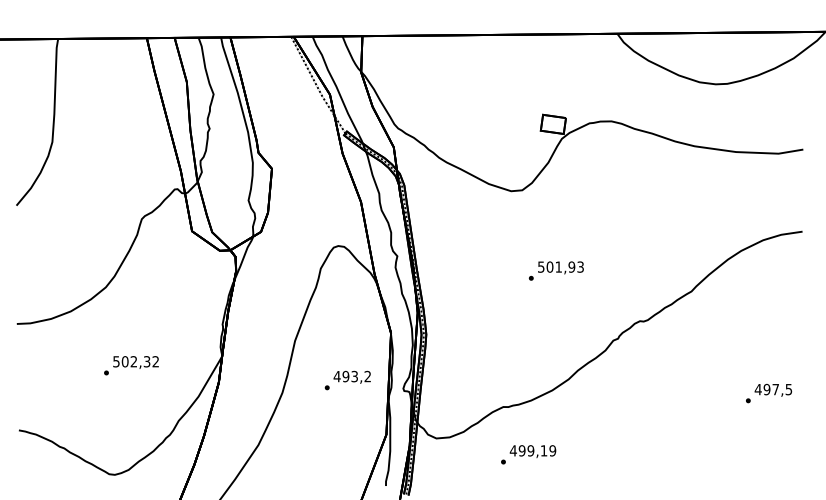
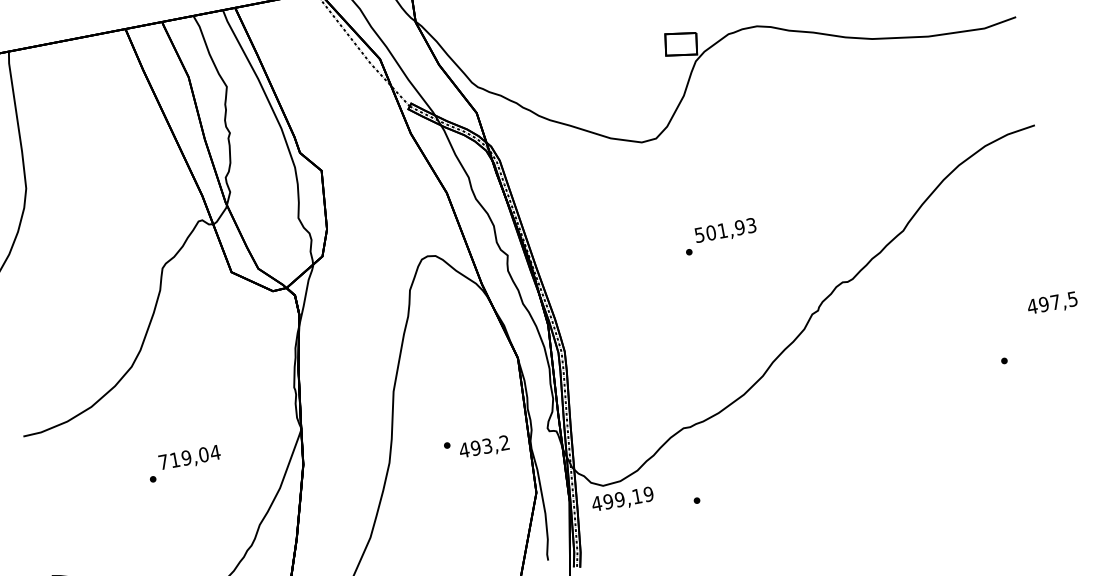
text: (136, 361) -> (189, 457), 502,32 -> 719,04
text: (351, 376) -> (483, 446), moved
text: (773, 390) -> (1052, 304), moved
text: (532, 451) -> (622, 500), moved

